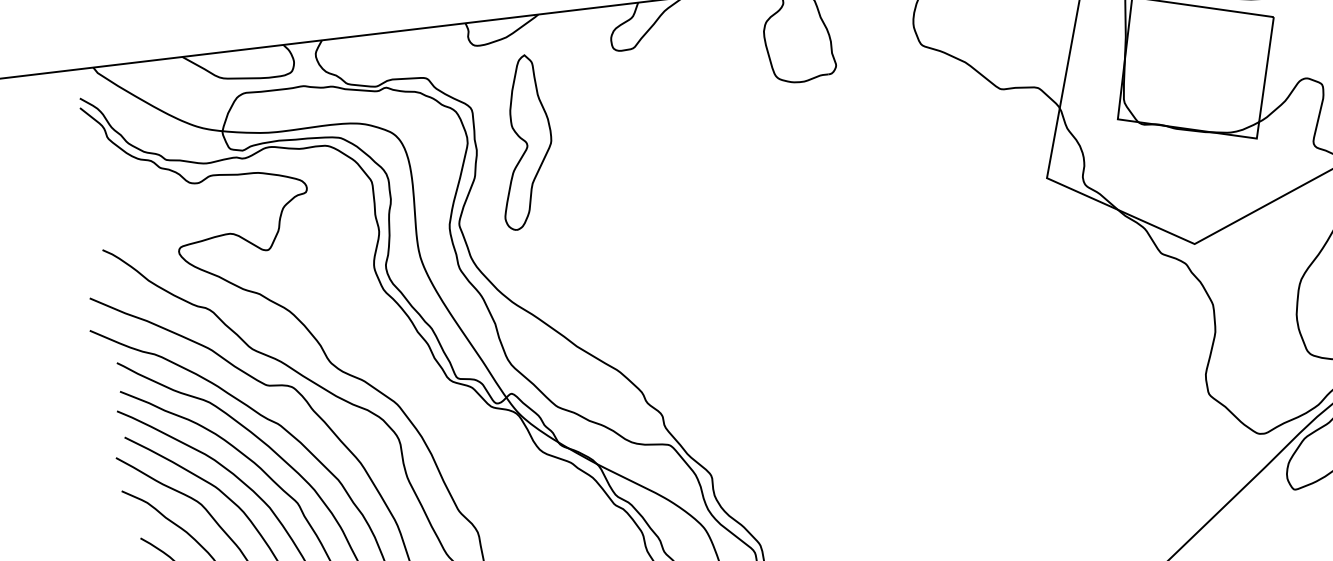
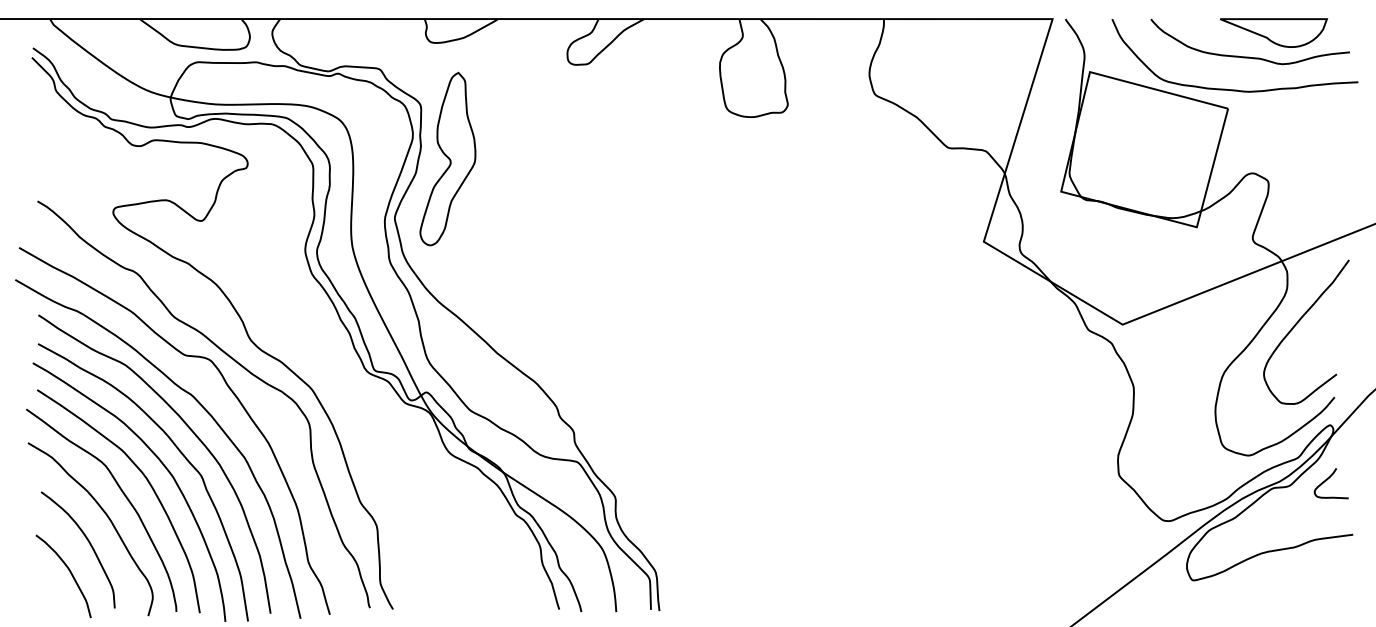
part: (523, 141) -> (447, 158), moved

